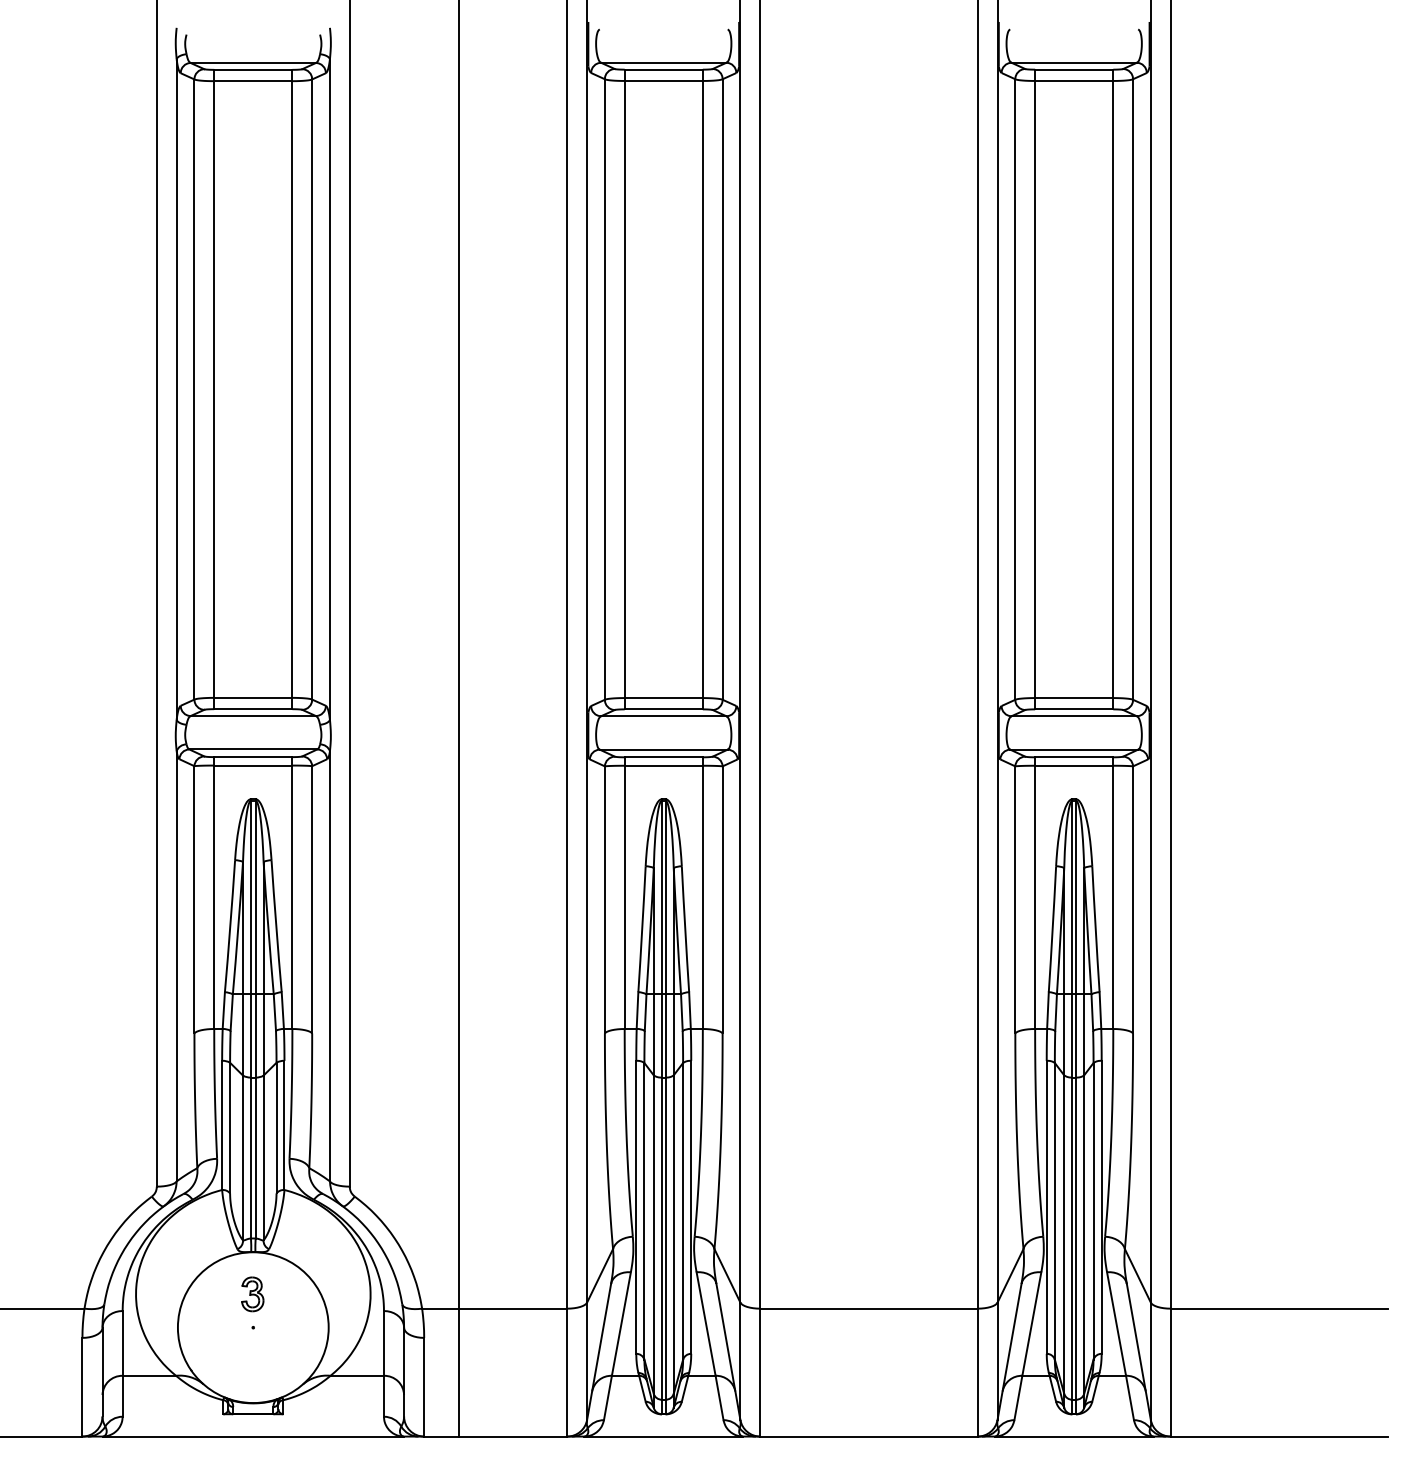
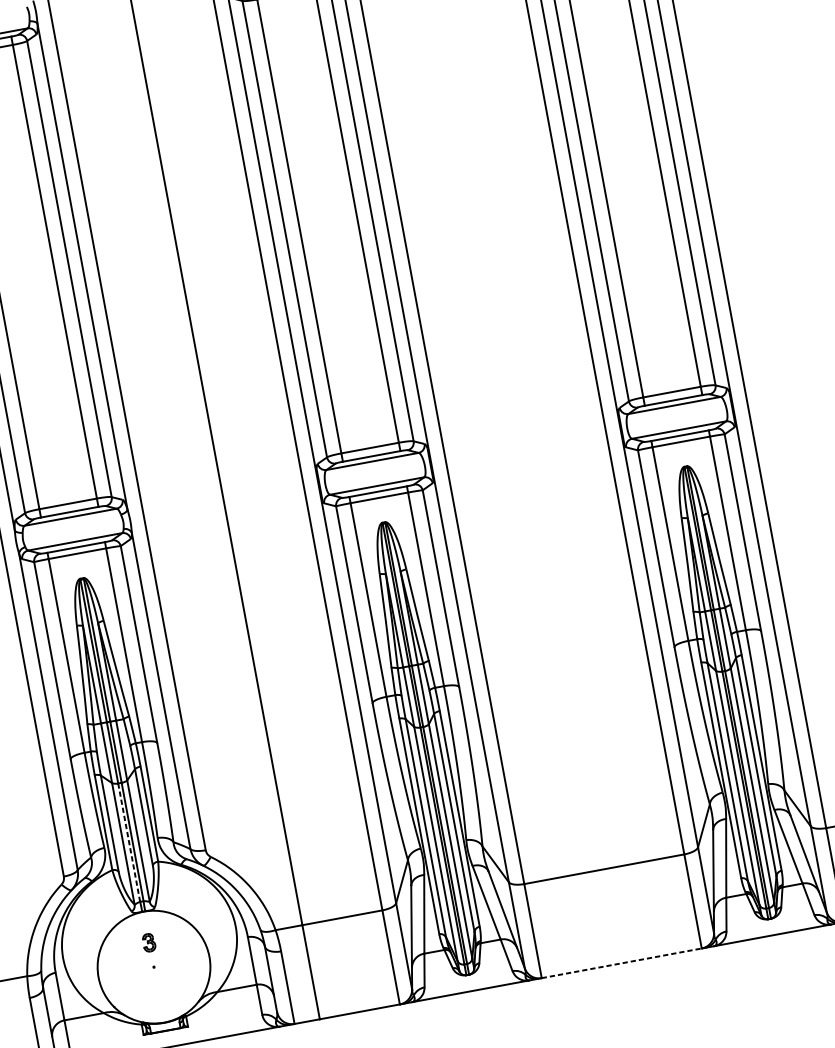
line: (250, 1158) -> (128, 843), solid -> dashed
part: (252, 1294) -> (148, 942), size x0.7
line: (868, 1436) -> (621, 963), solid -> dashed

